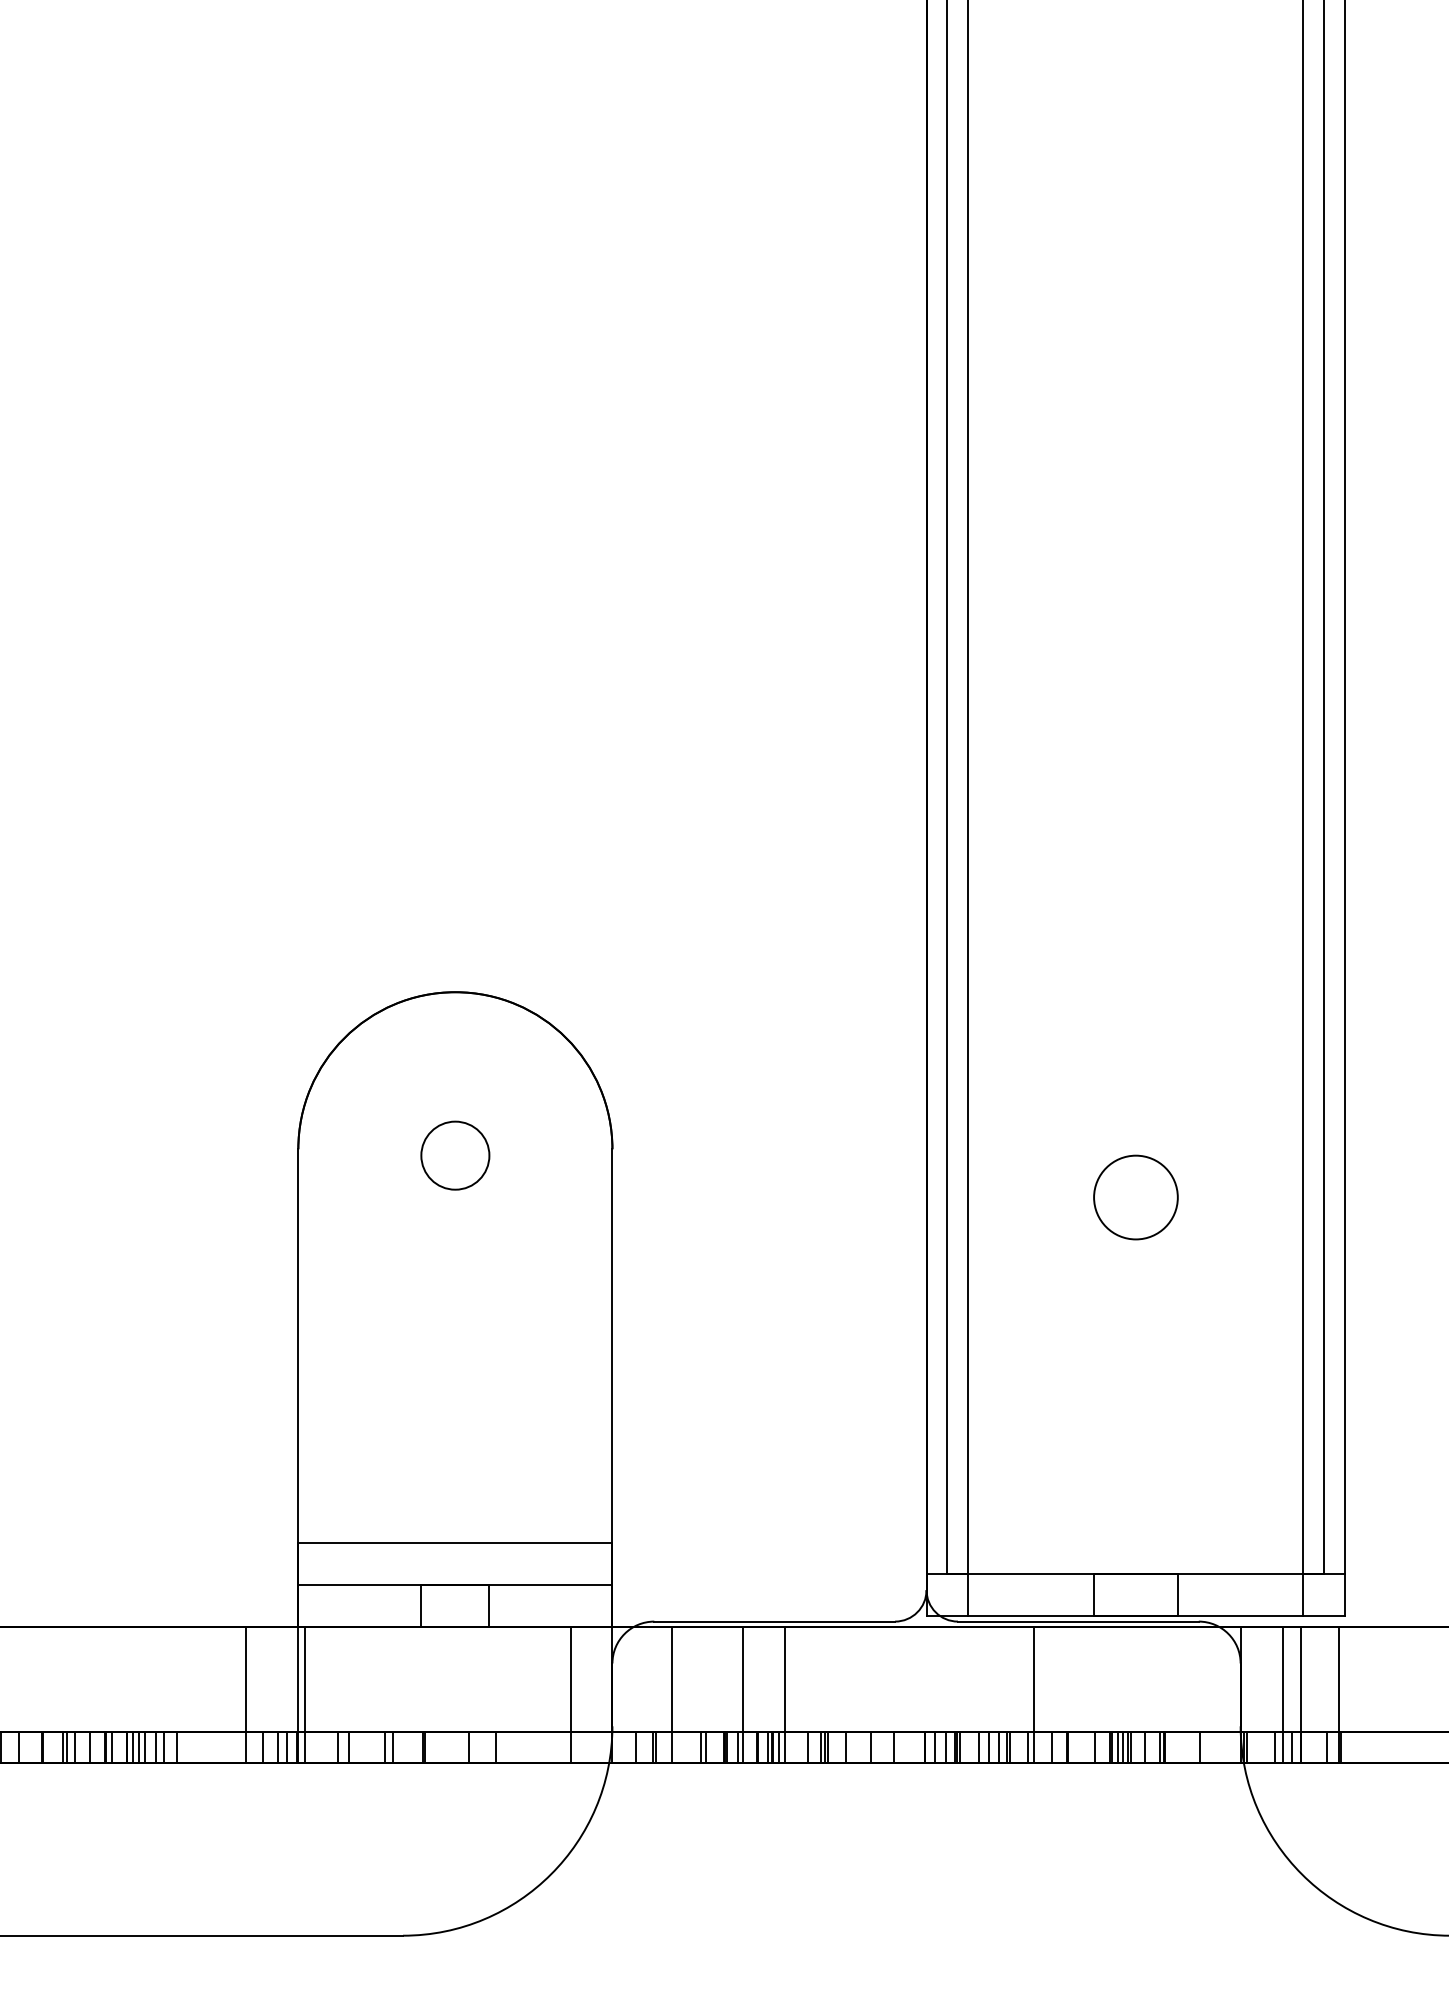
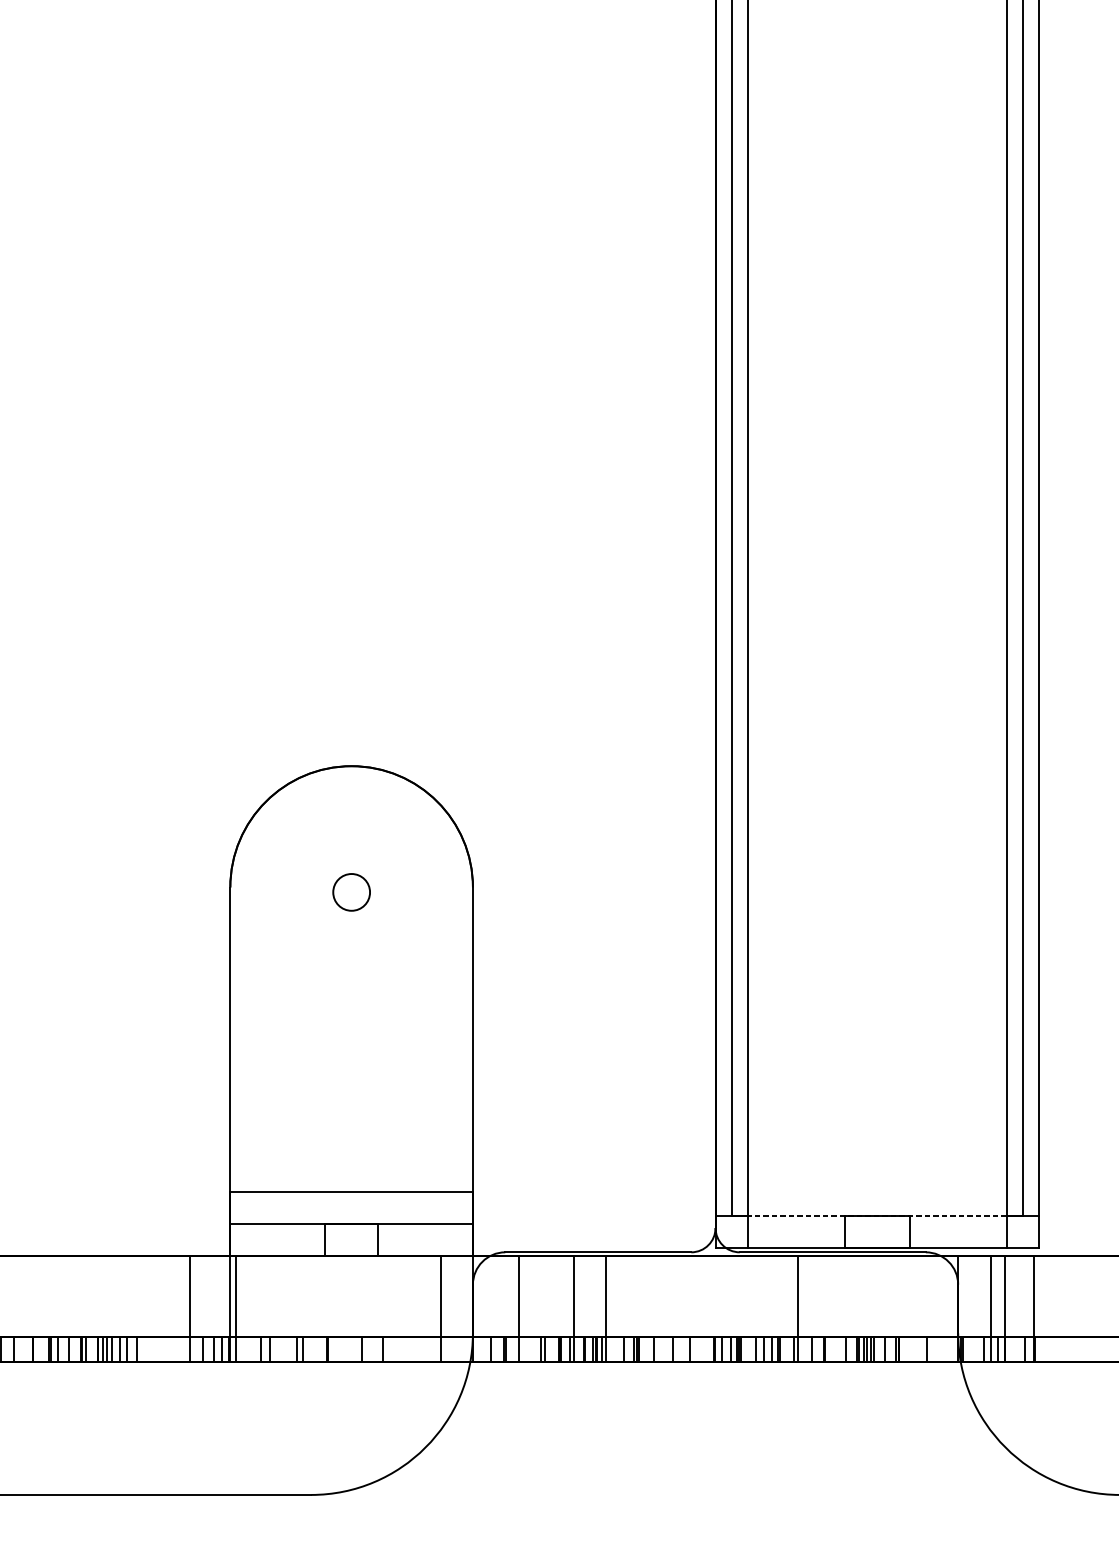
circle: (455, 1155) -> (351, 892), size x0.7
circle: (1135, 1197) -> (876, 924), removed
line: (1135, 1574) -> (876, 1215), solid -> dashed

